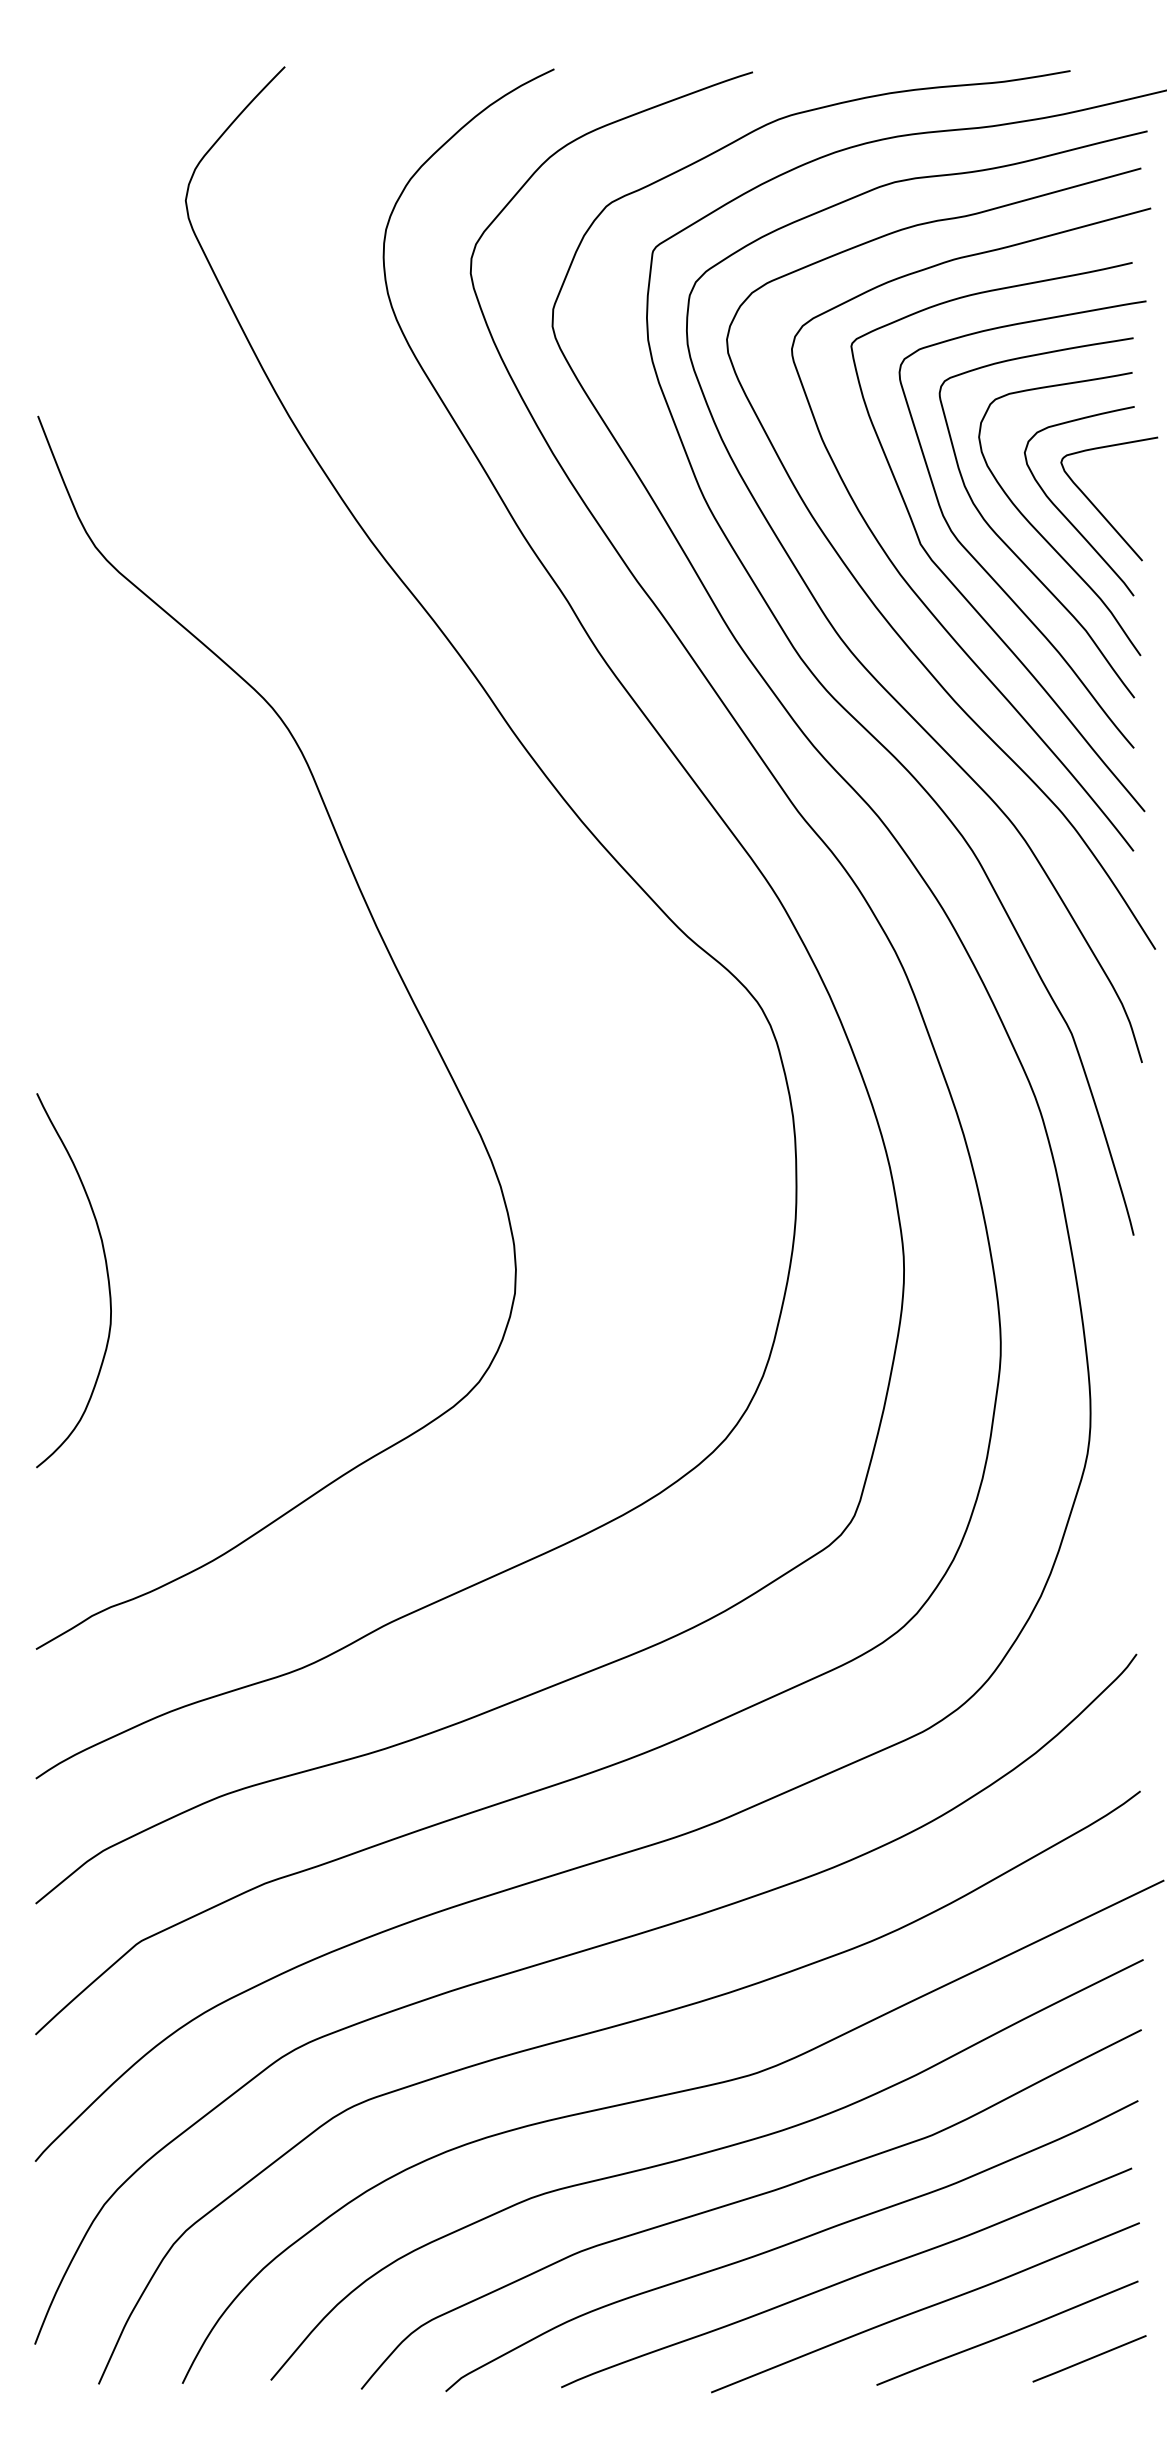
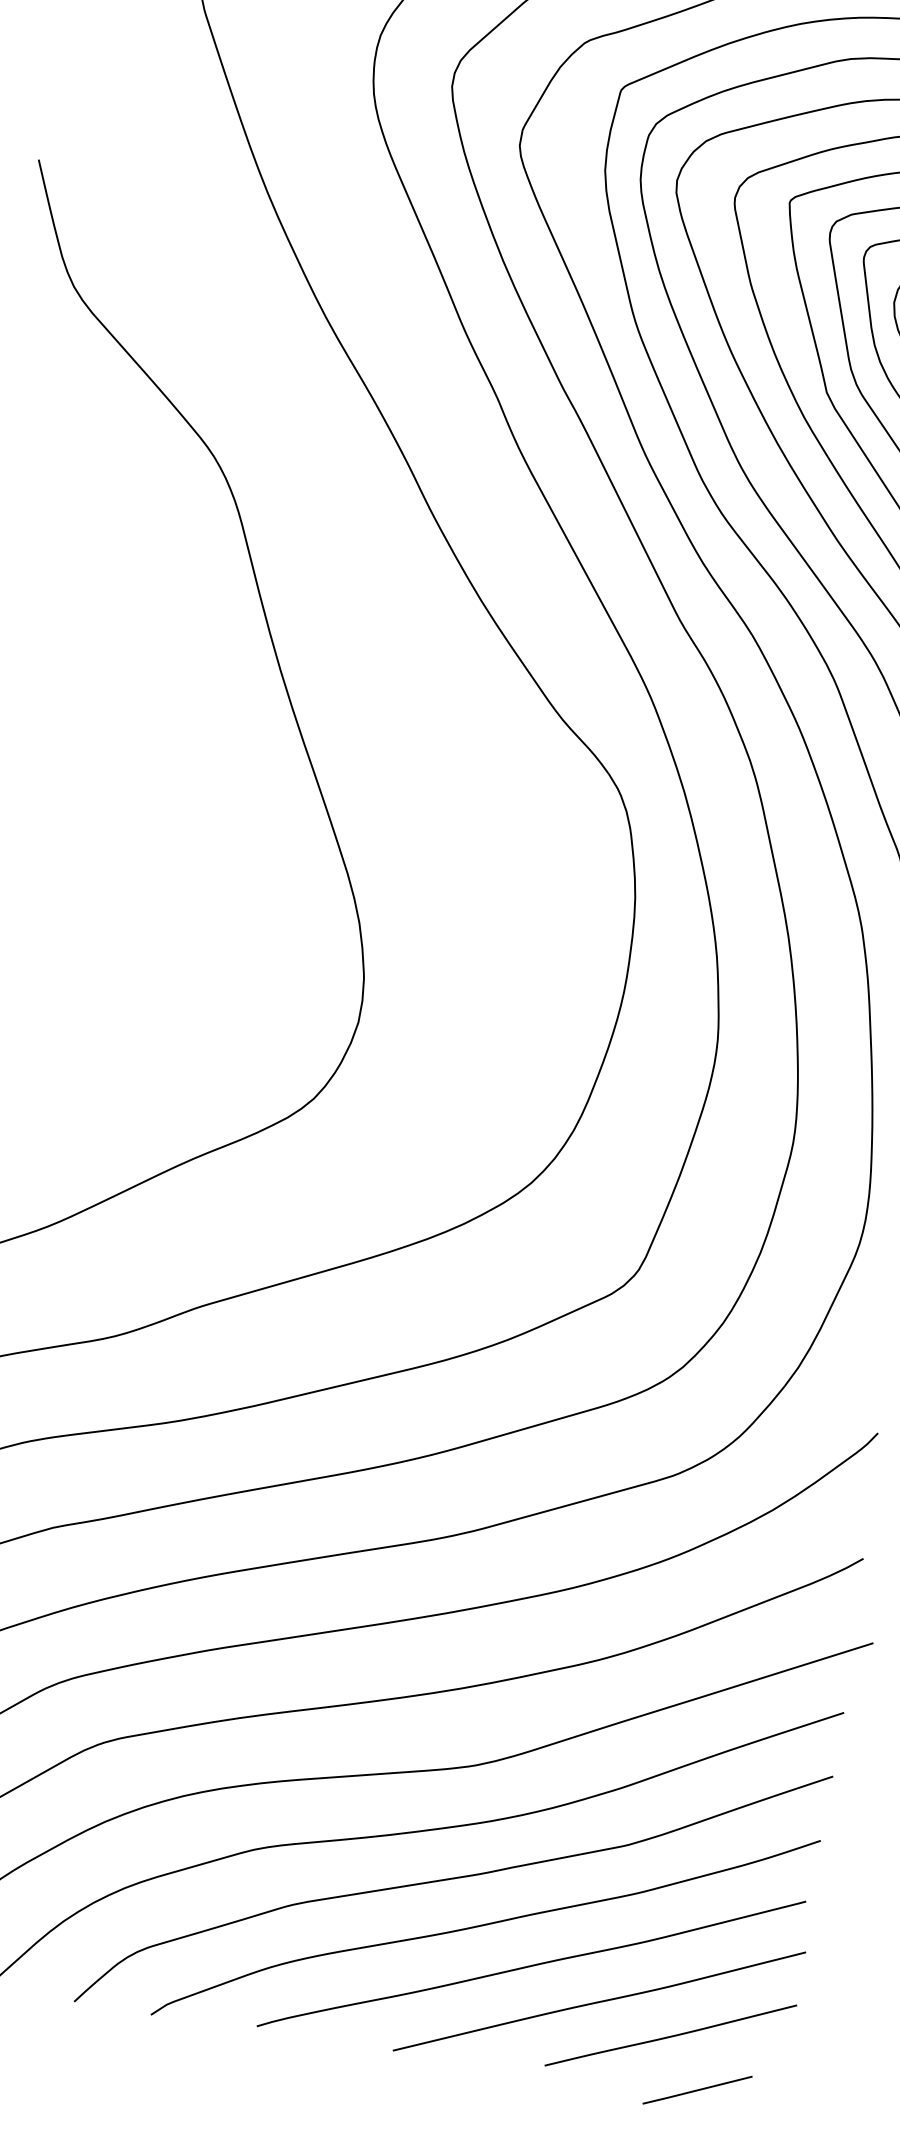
line: (1089, 2358) -> (697, 2089), moved

